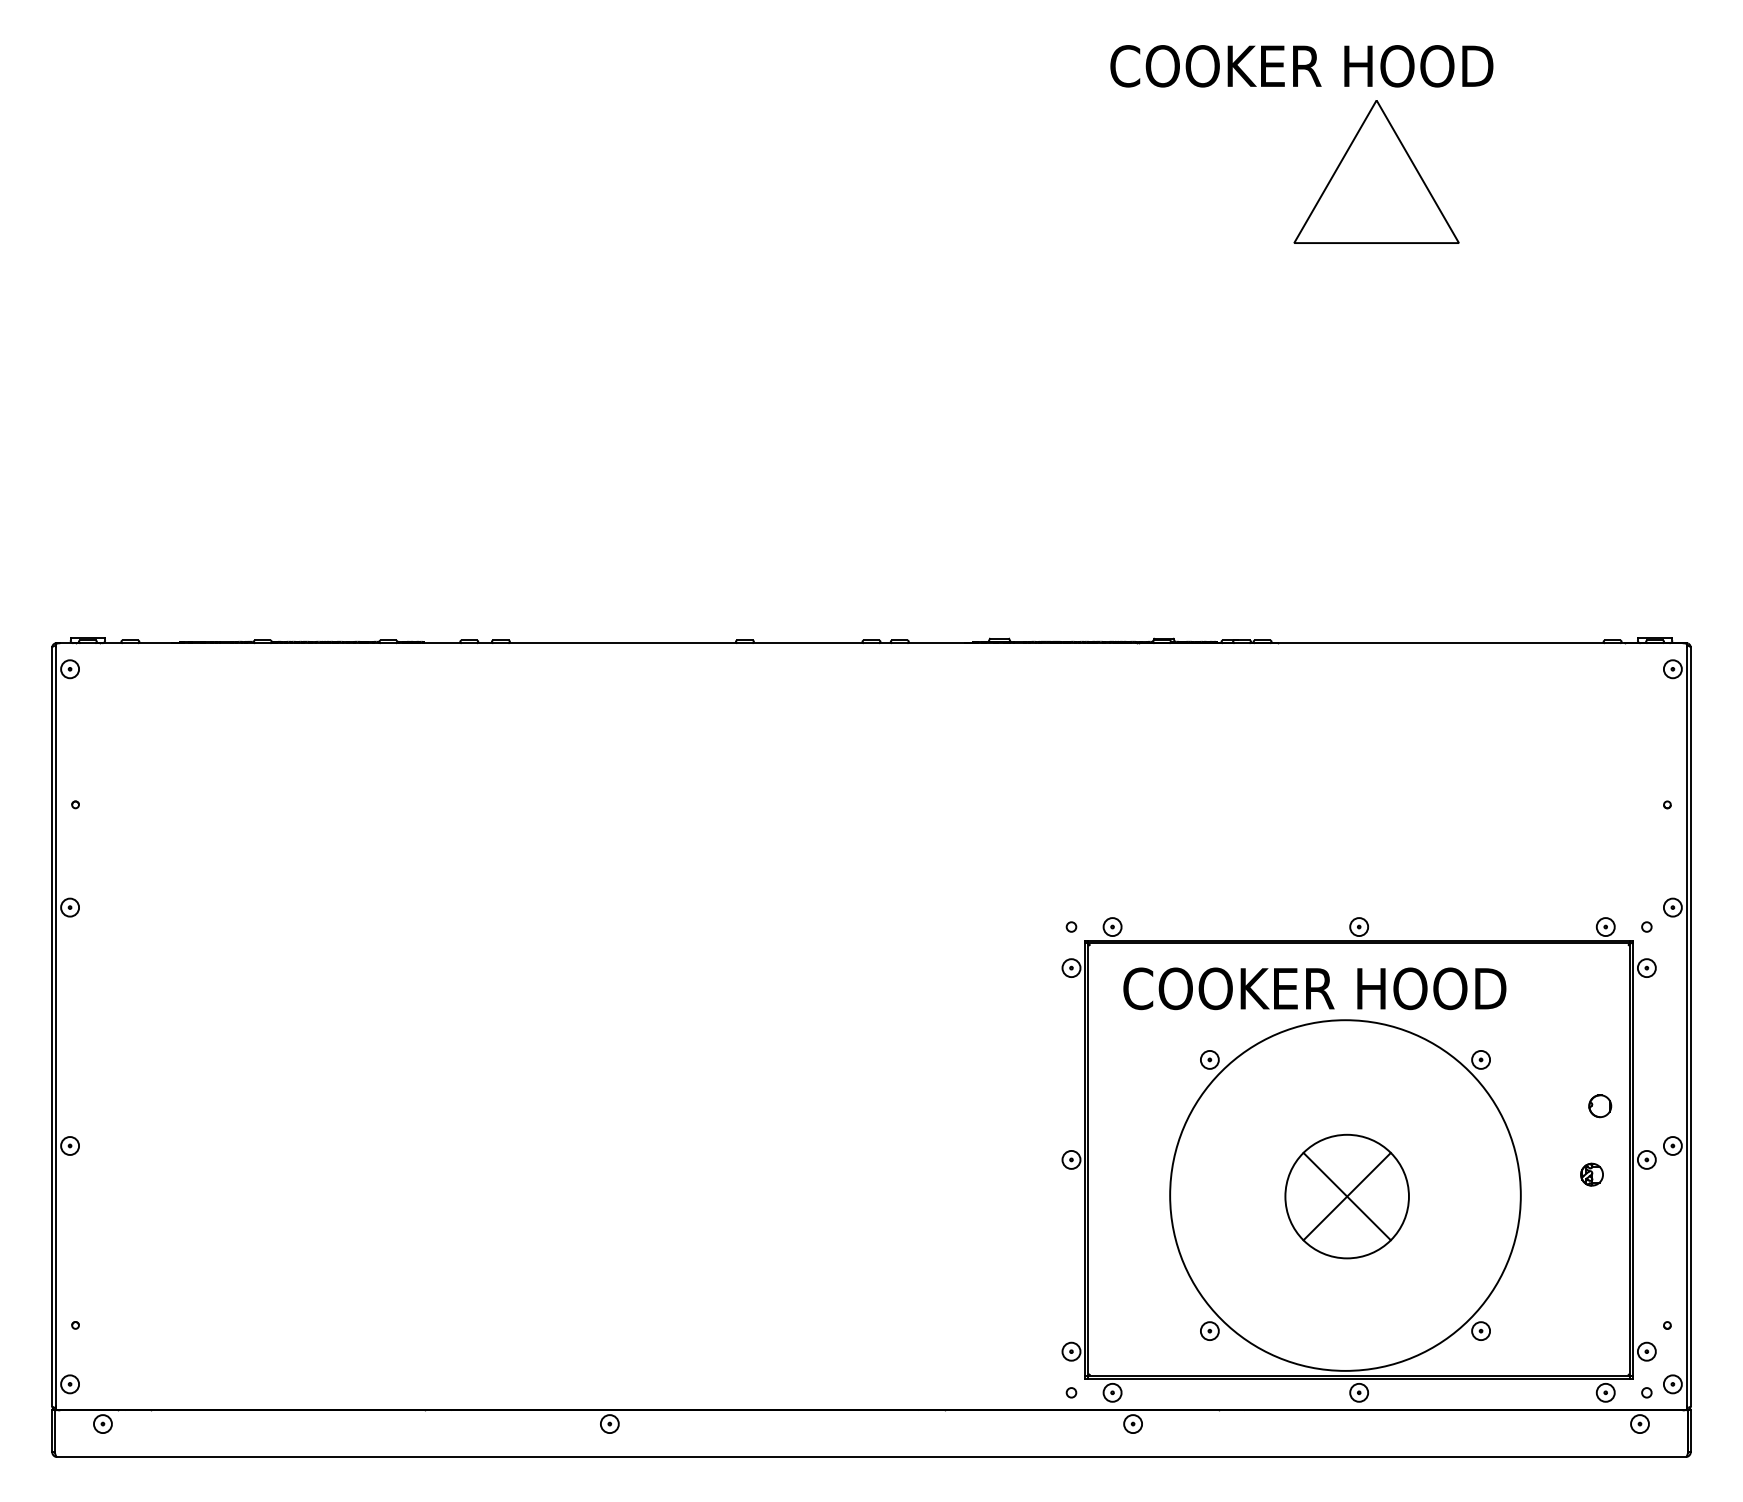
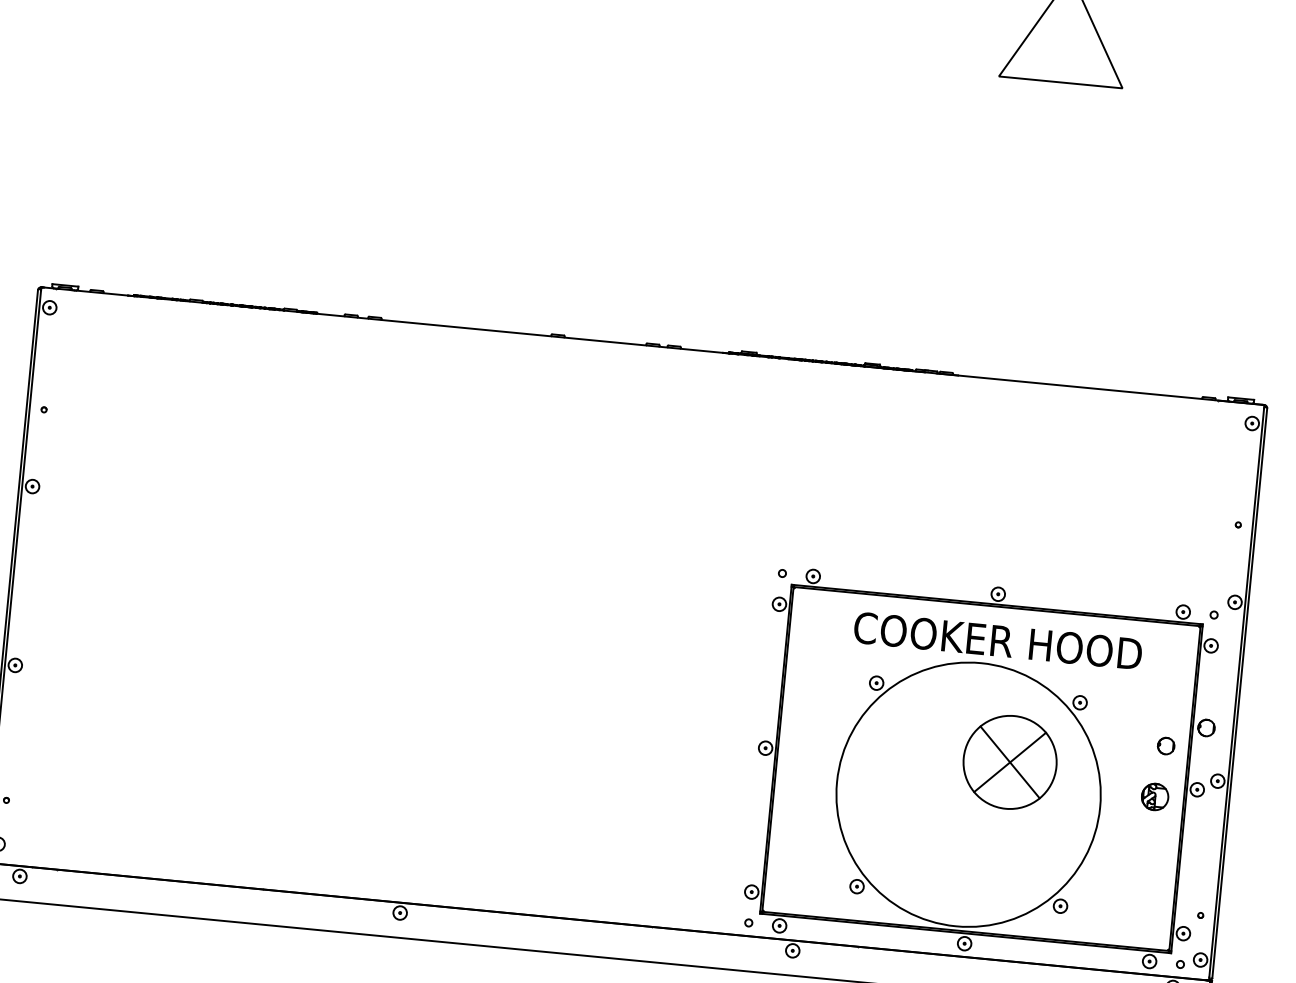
text: (1314, 988) -> (997, 640), moved
part: (1651, 1077) -> (1206, 728), added
part: (1591, 1174) -> (1154, 796), size x1.6
part: (1346, 1196) -> (1009, 762), moved

